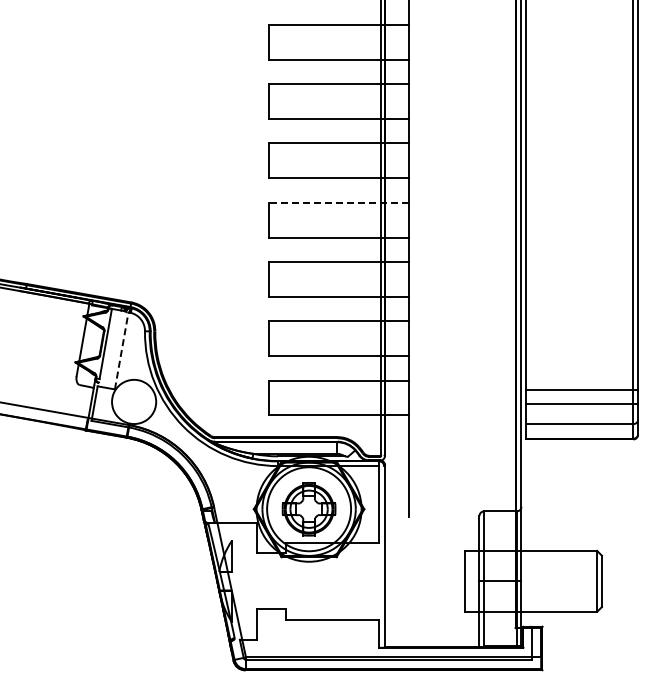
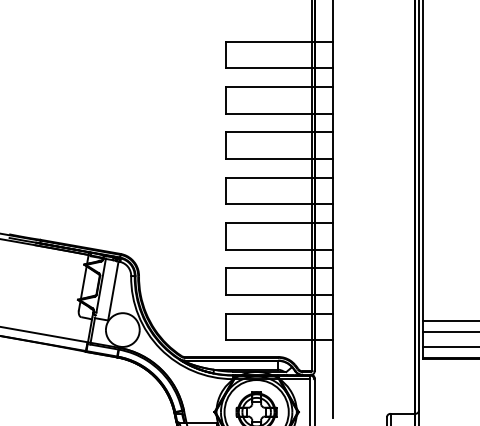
line: (339, 202) -> (279, 177), dashed -> solid
line: (121, 350) -> (113, 290), dashed -> solid

